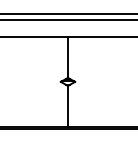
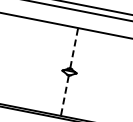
line: (68, 56) -> (74, 47), solid -> dashed
line: (68, 106) -> (65, 96), solid -> dashed

